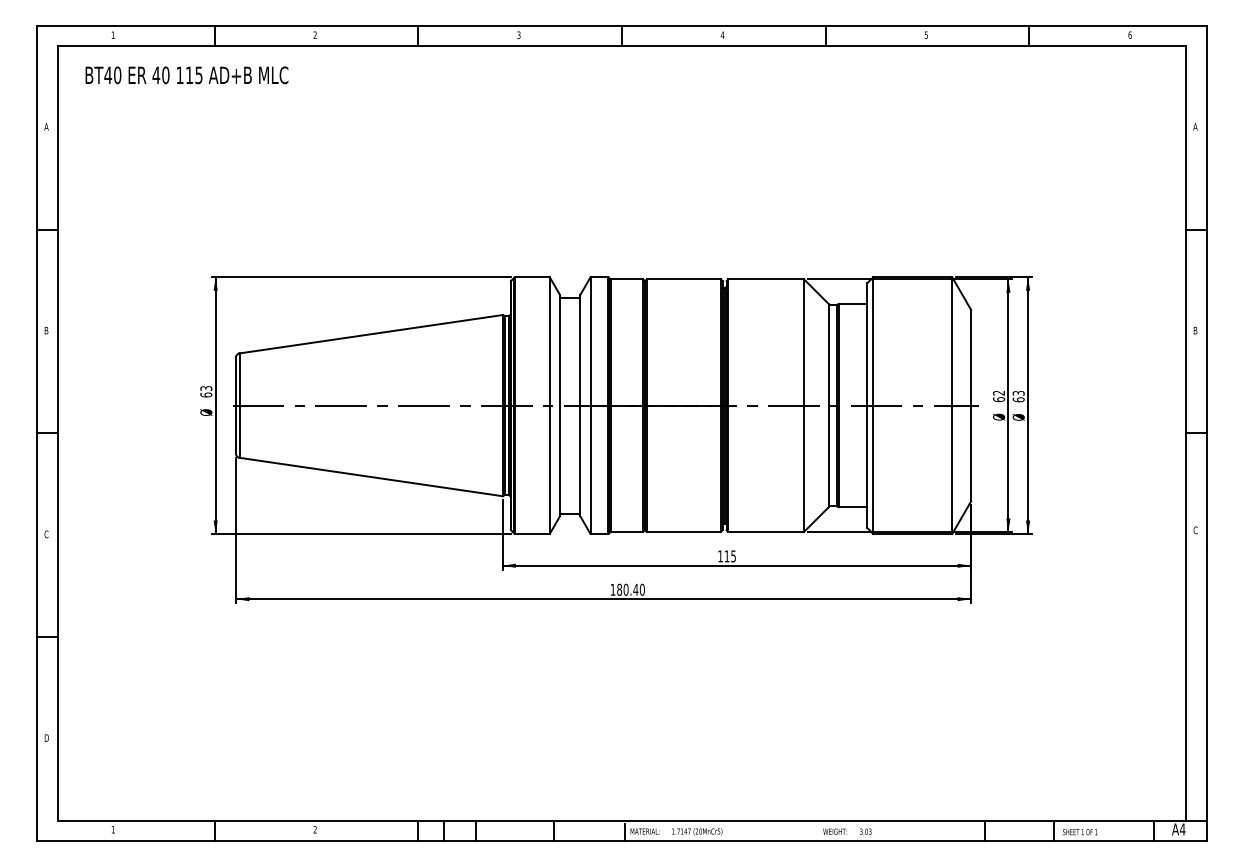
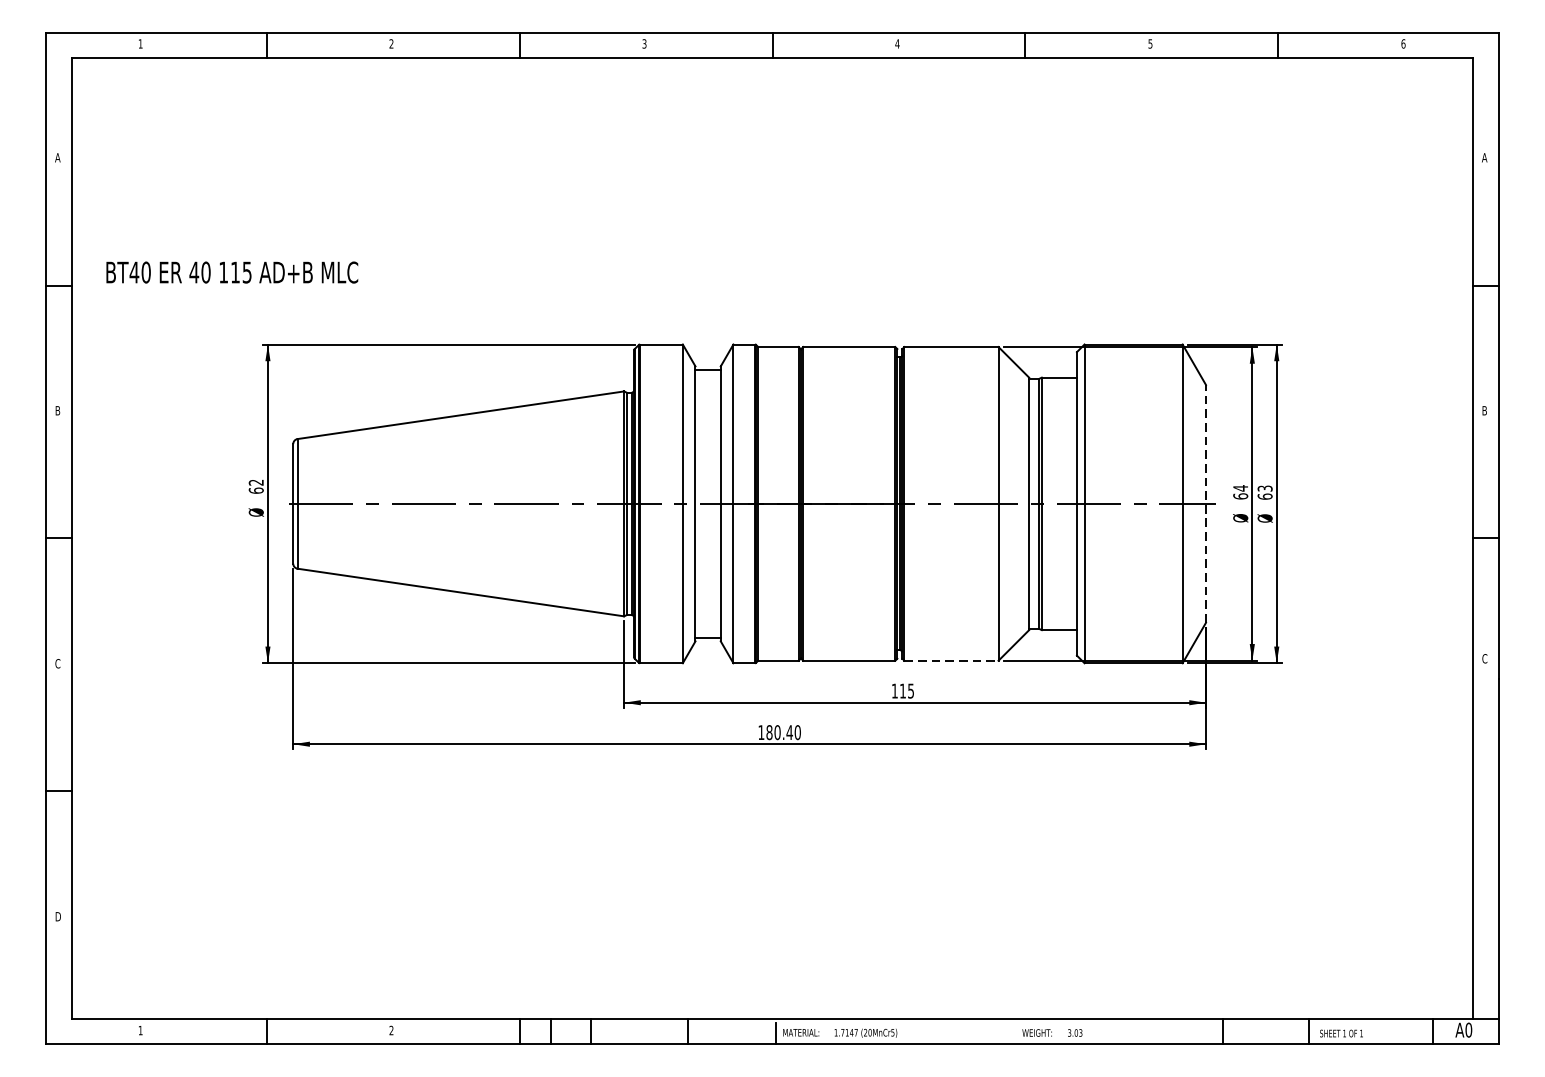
text: (186, 75) -> (231, 272), moved
text: (206, 388) -> (256, 482), 63 -> 62
text: (998, 392) -> (1240, 487), 62 -> 64
line: (971, 405) -> (1206, 503), solid -> dashed
line: (766, 531) -> (951, 660), solid -> dashed
text: (1182, 829) -> (1468, 1030), A4 -> A0

